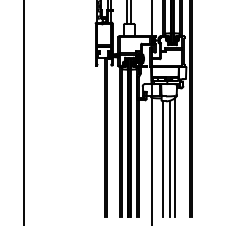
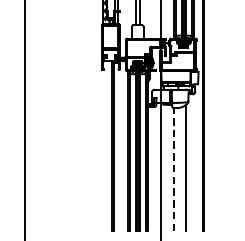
line: (170, 158) -> (181, 169), removed
line: (163, 159) -> (174, 170), solid -> dashed

